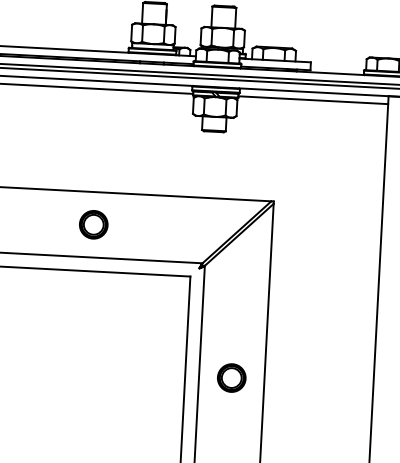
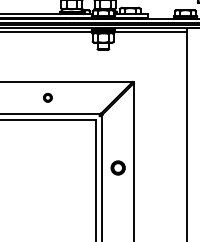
circle: (92, 224) -> (47, 97), size x0.6

